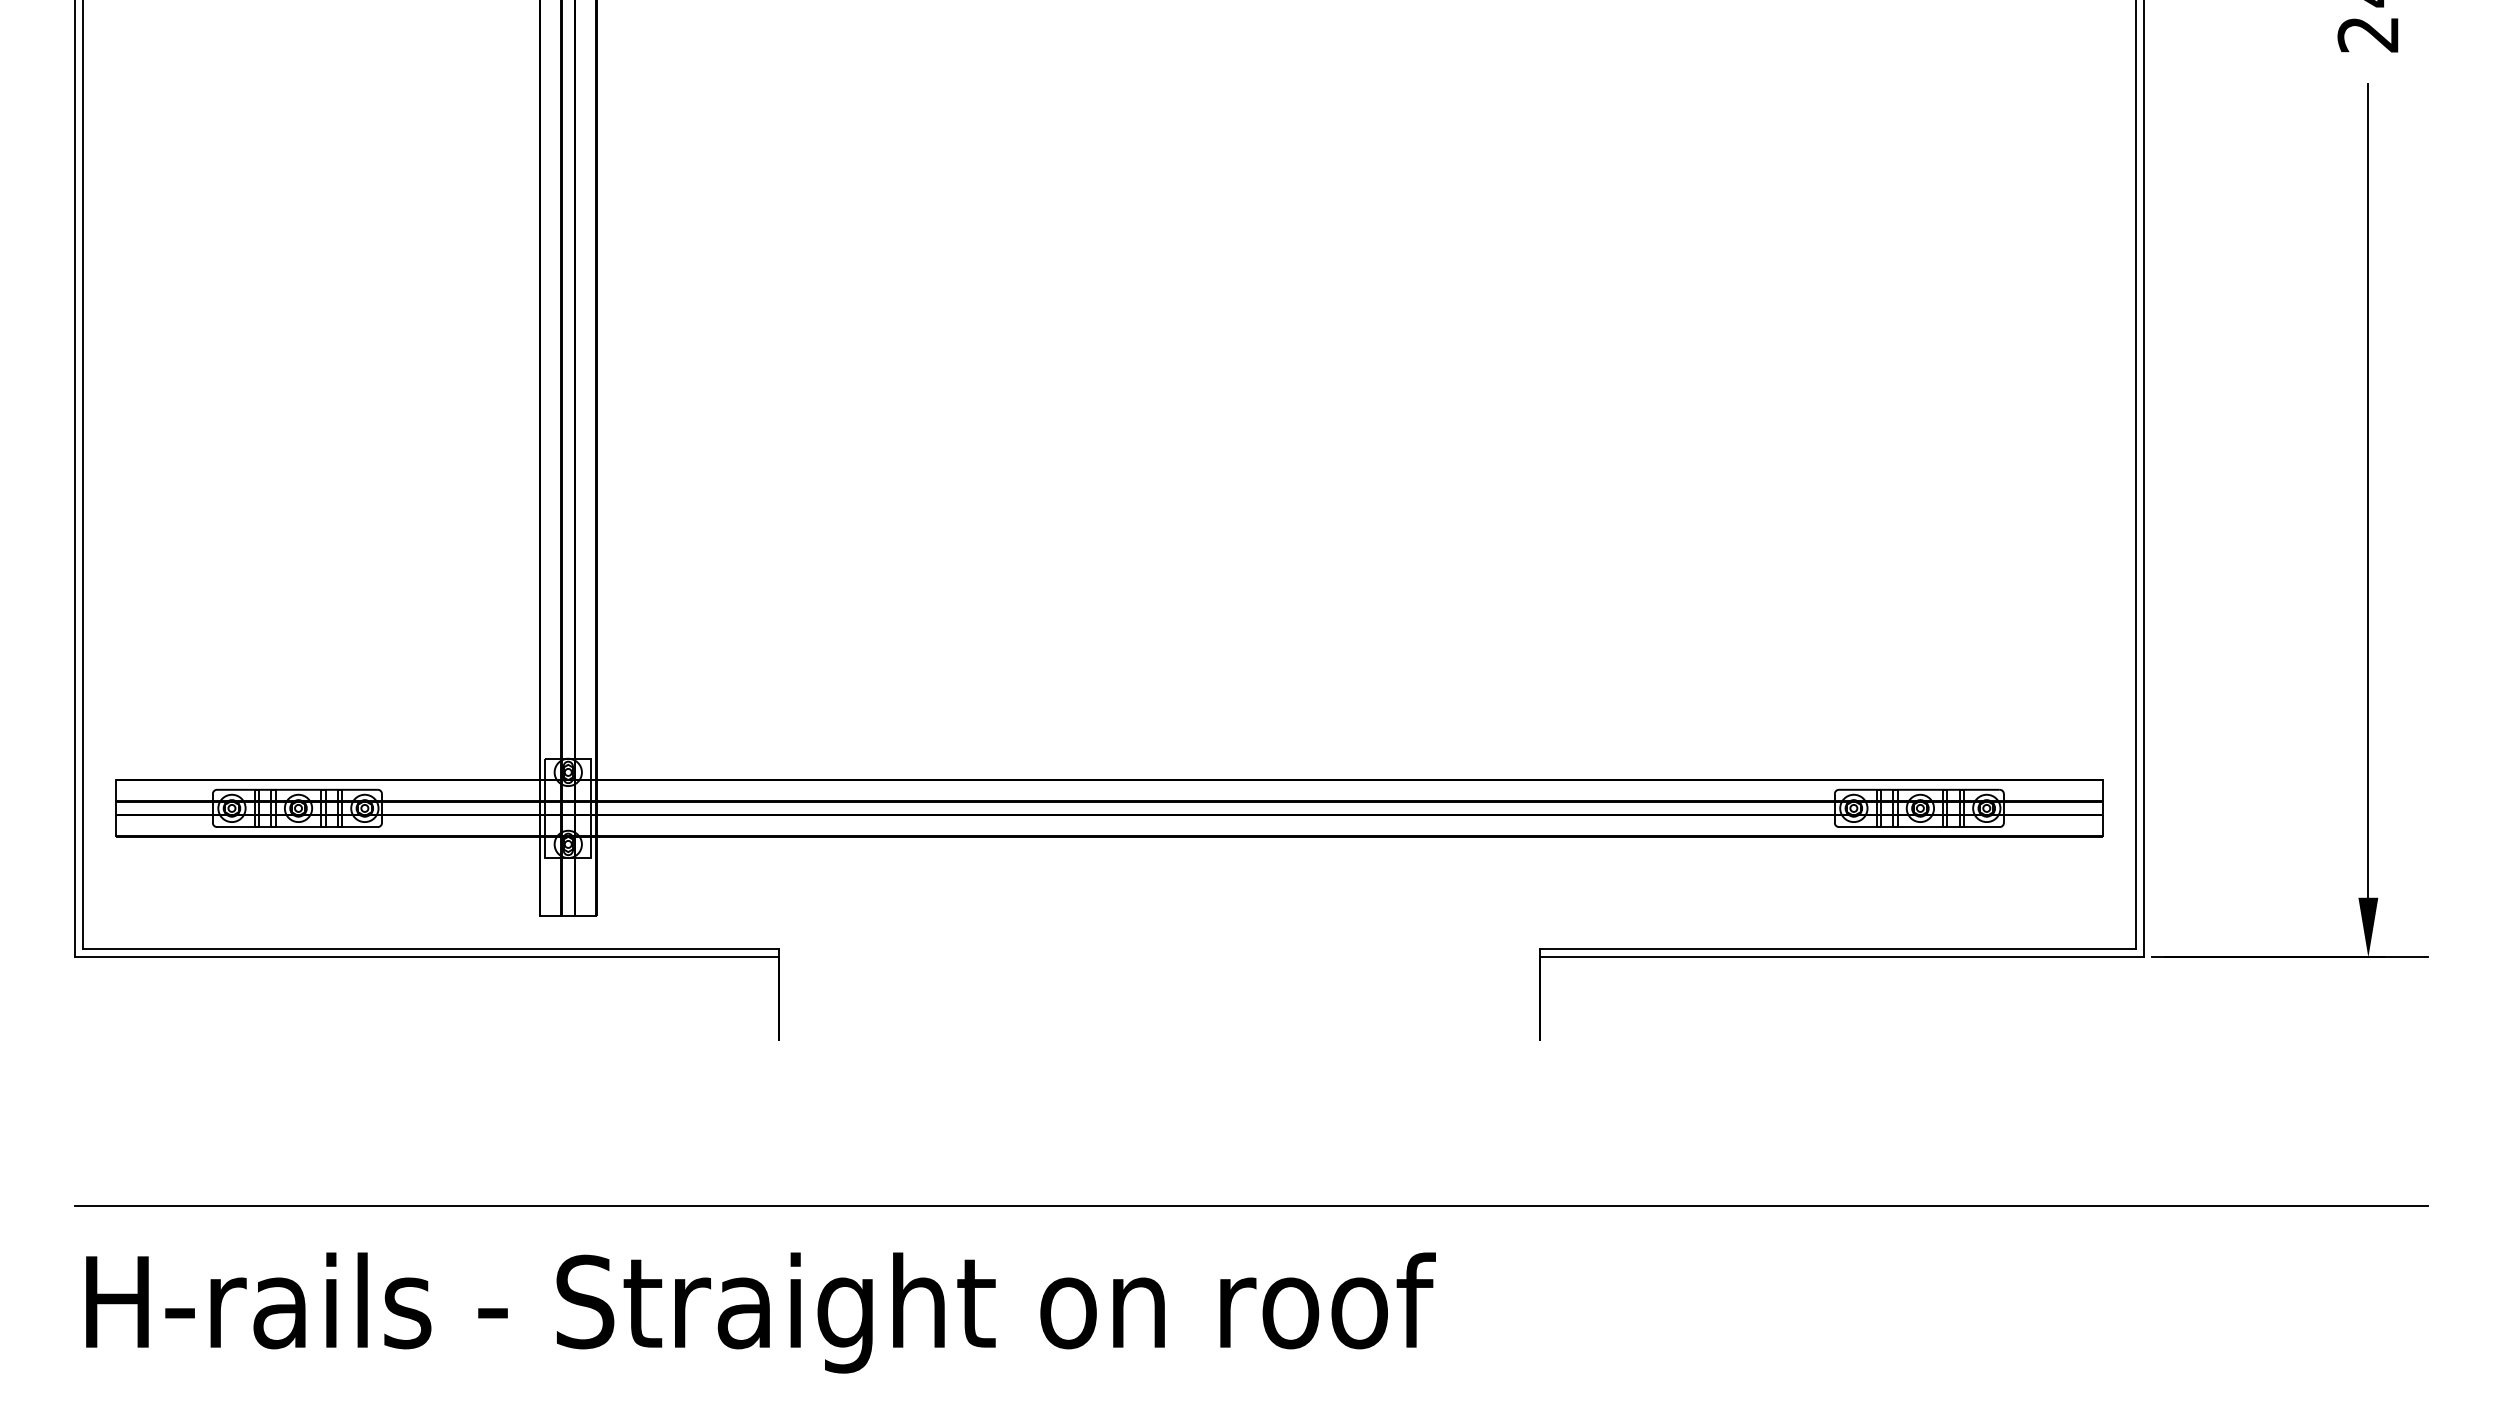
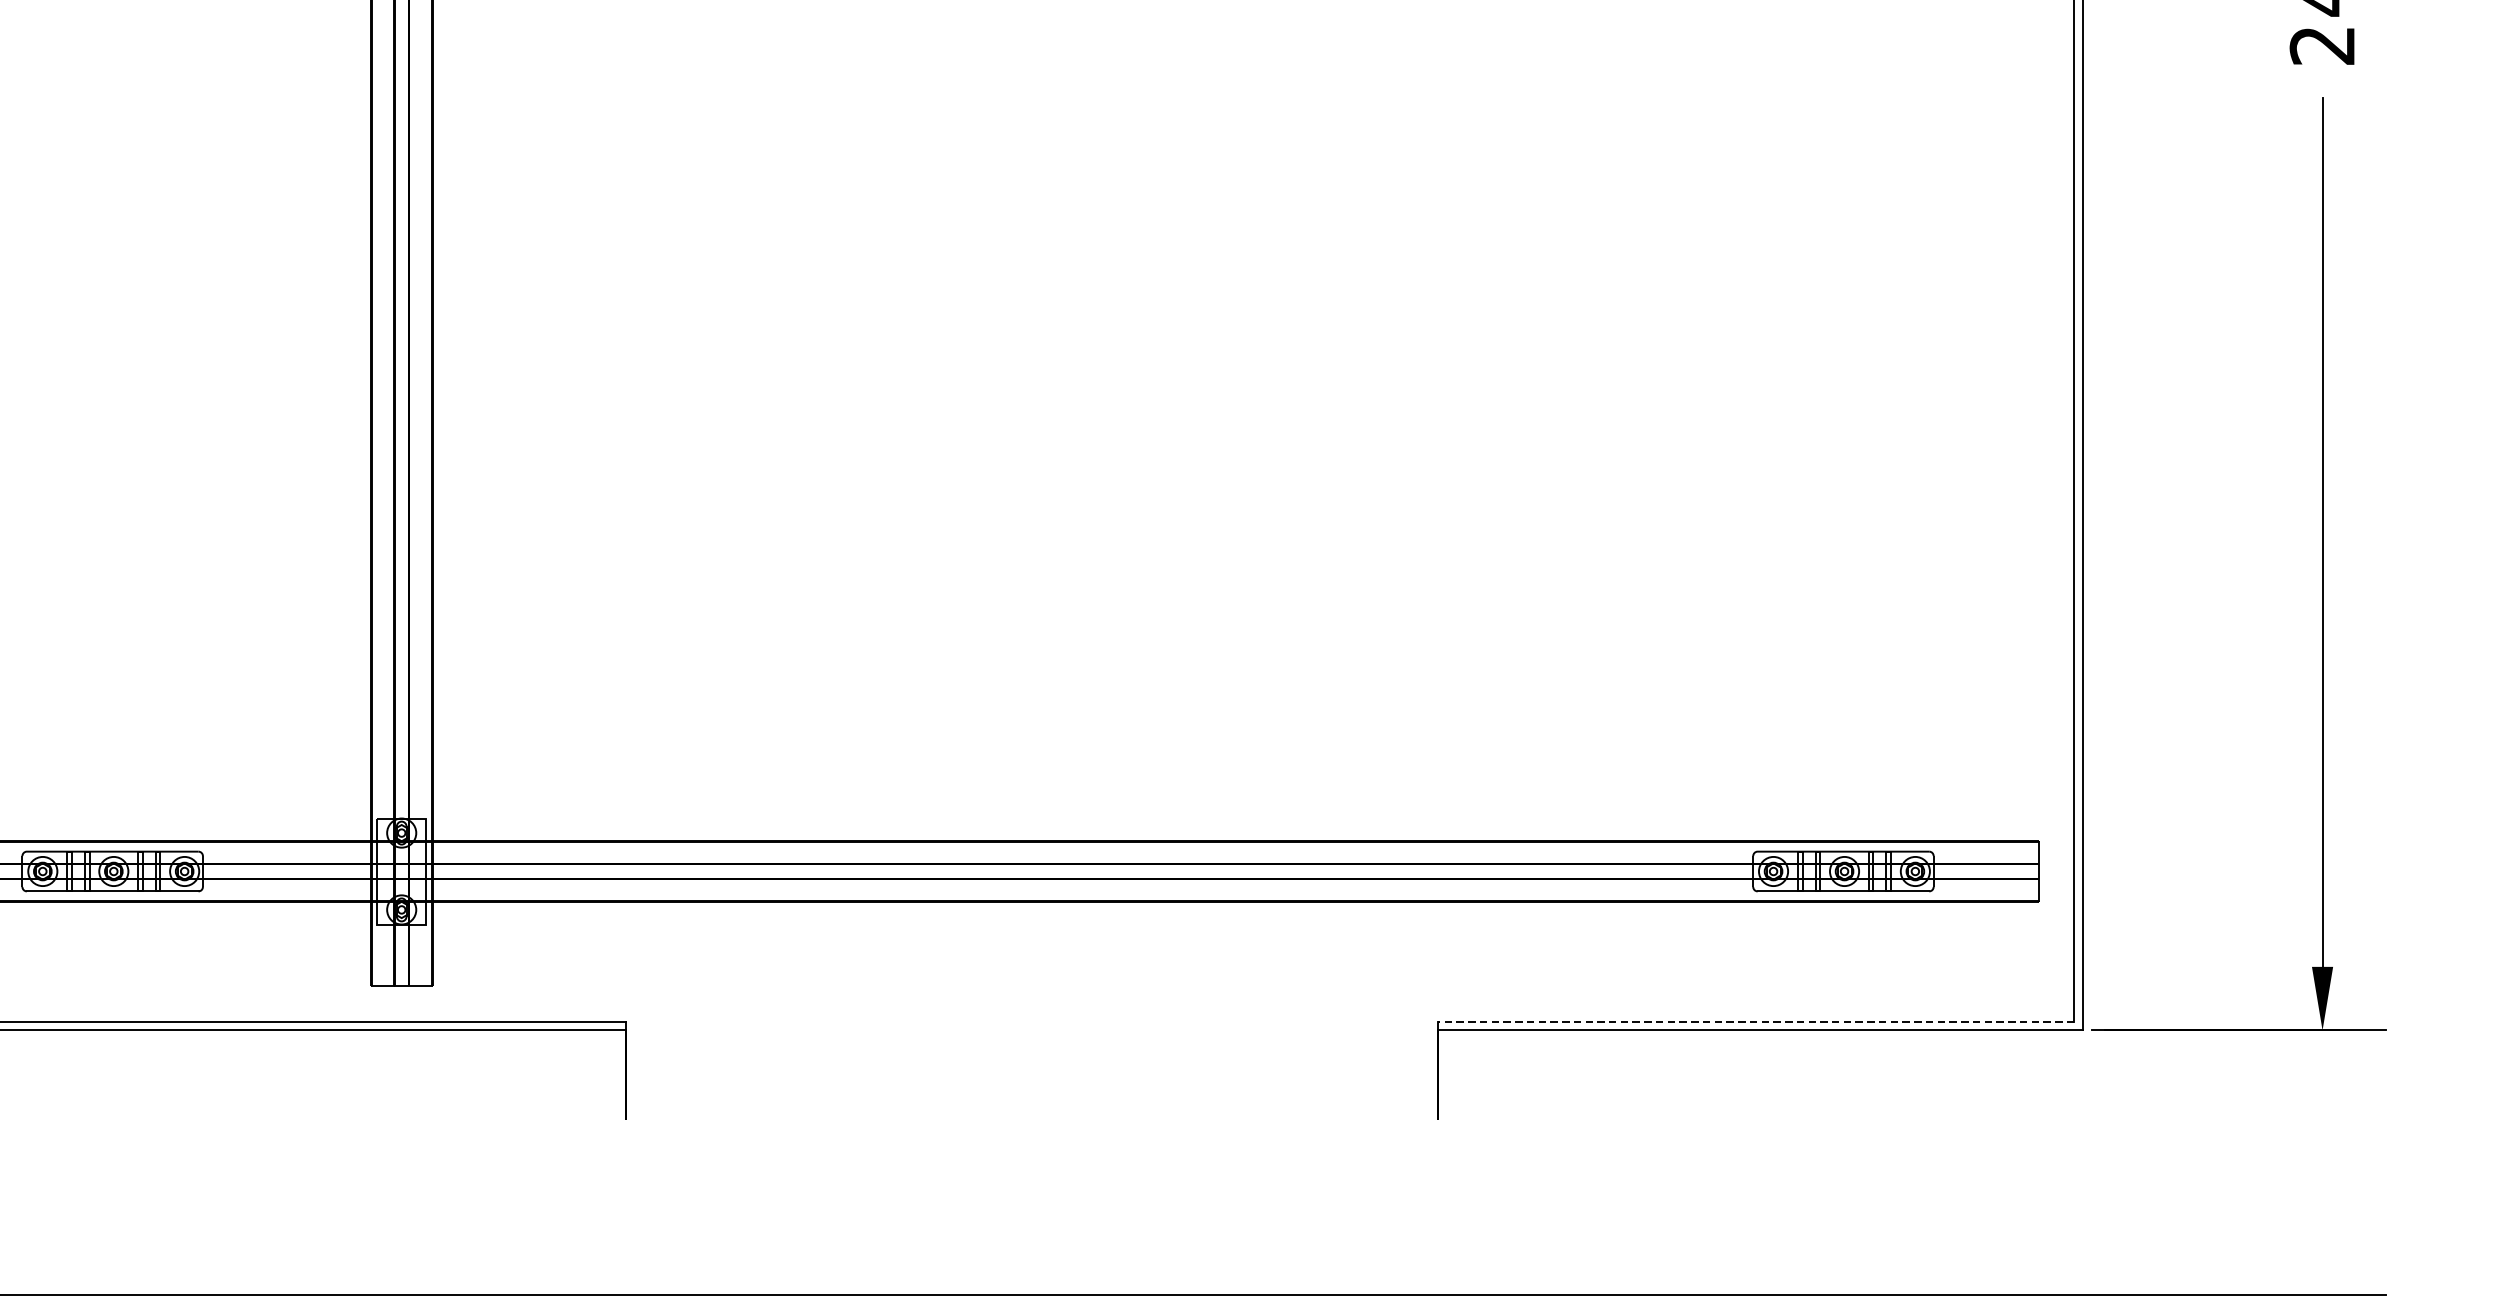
line: (1837, 949) -> (1756, 1022), solid -> dashed

